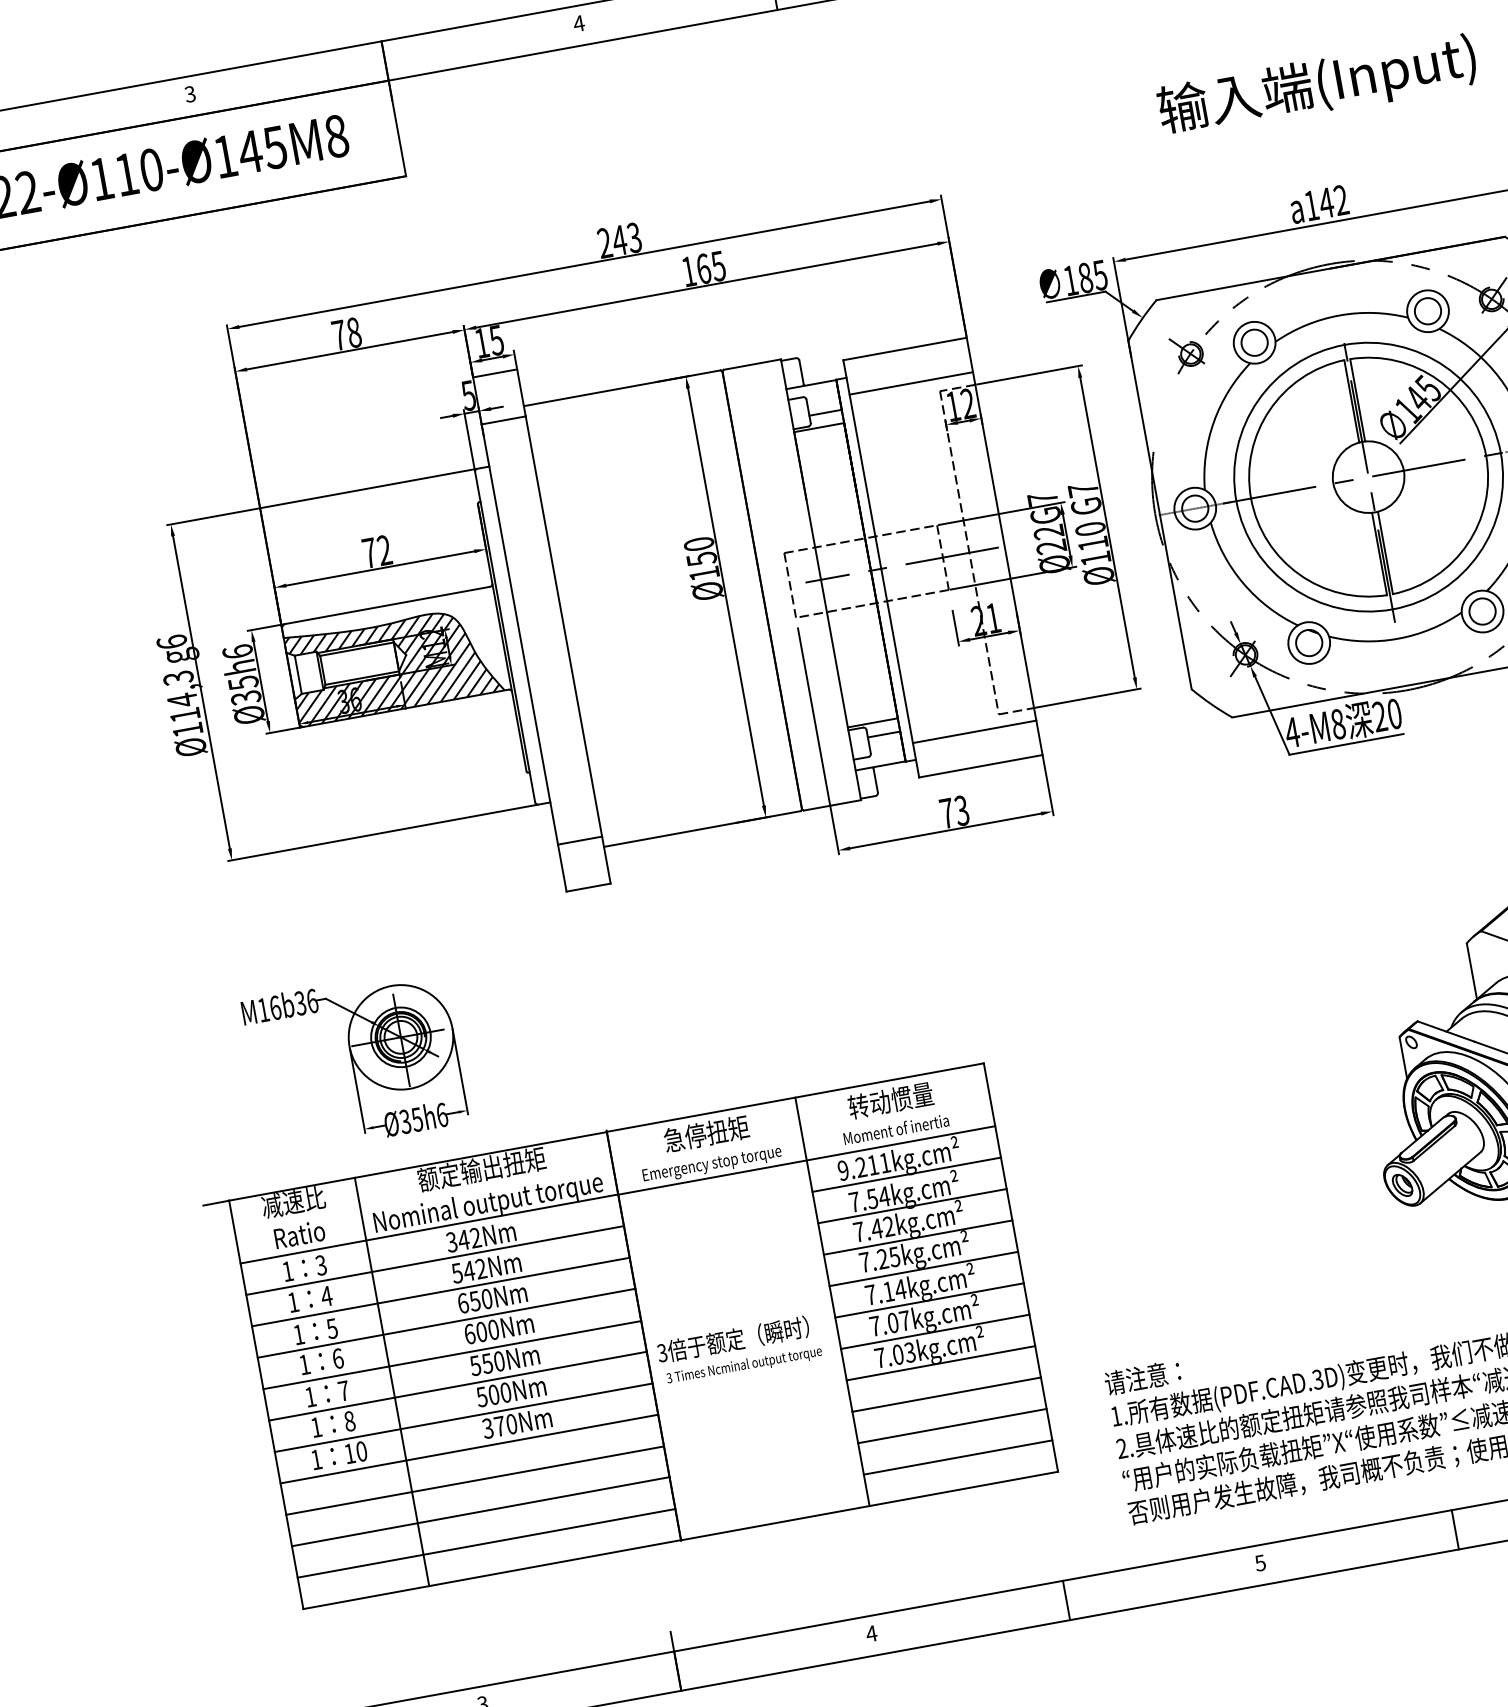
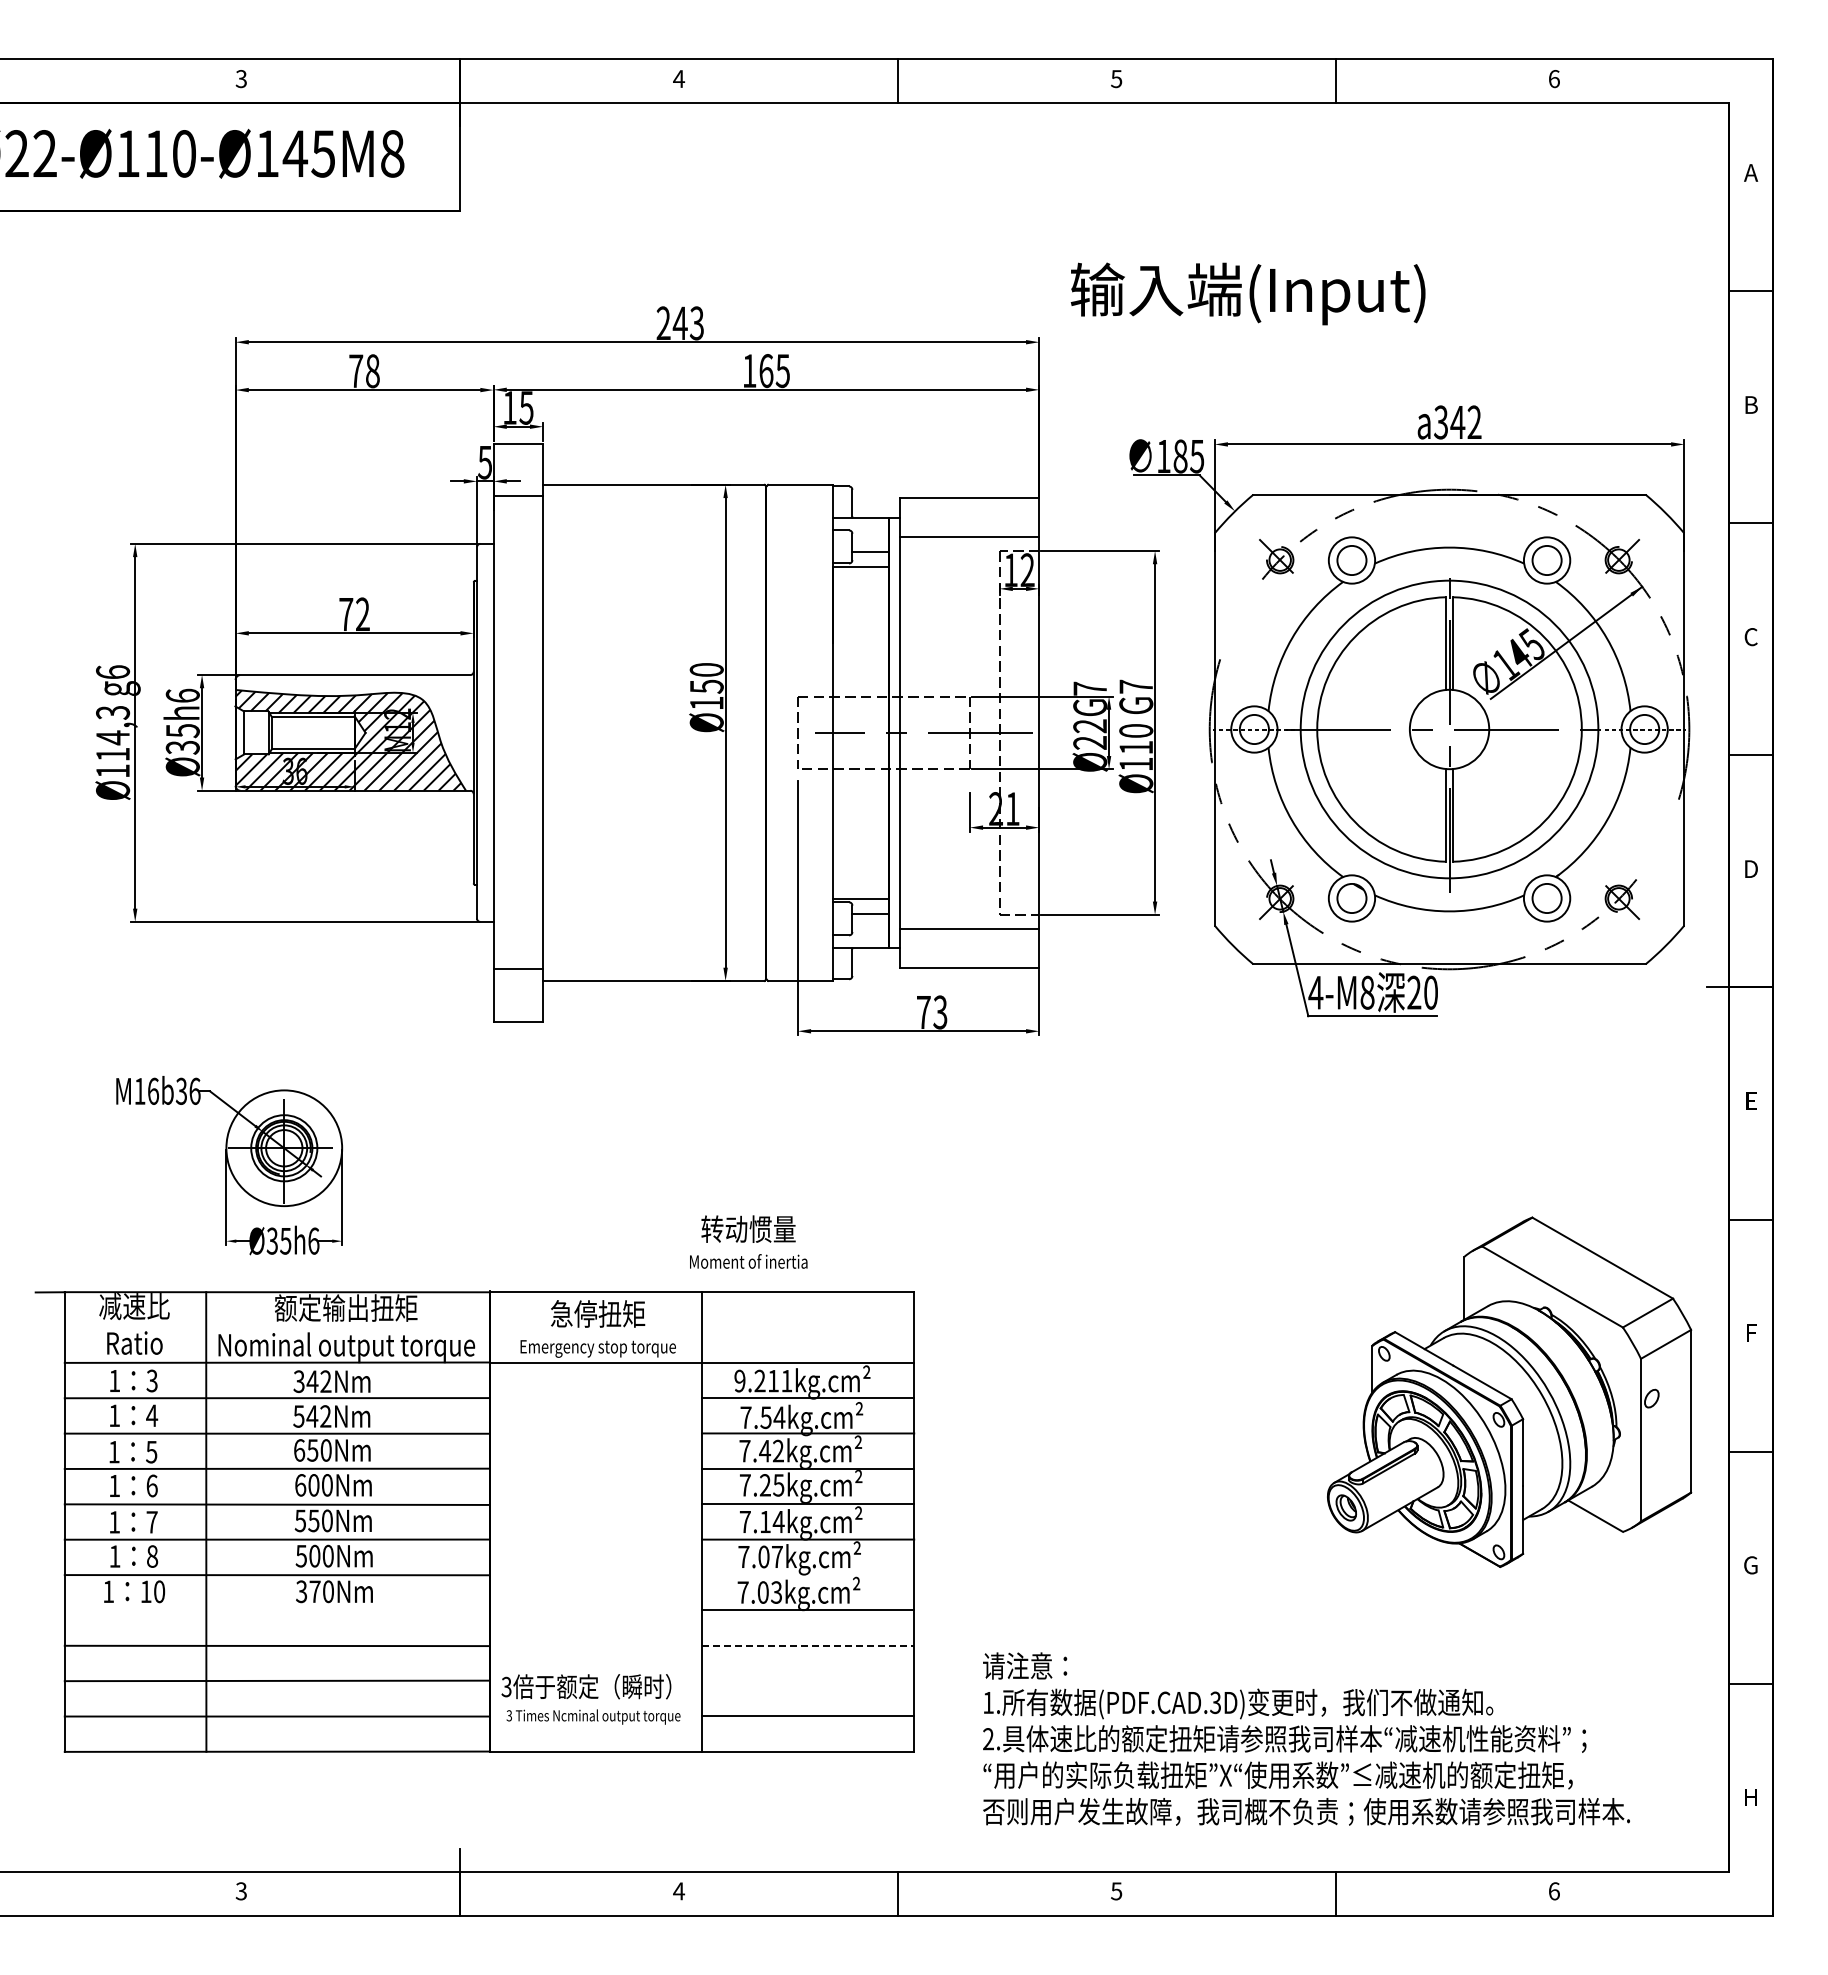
text: (1316, 86) -> (1247, 293), moved
text: (1311, 205) -> (1440, 422), 142 -> 342
text: (892, 1111) -> (748, 1241), moved
line: (935, 1331) -> (808, 1574), removed
text: (738, 1350) -> (590, 1699), moved
line: (946, 1394) -> (808, 1645), solid -> dashed
line: (952, 1426) -> (808, 1681), removed
line: (468, 1449) -> (276, 1610), removed

